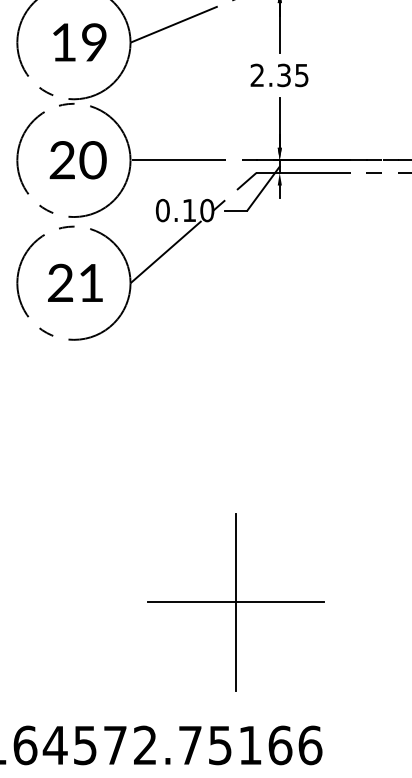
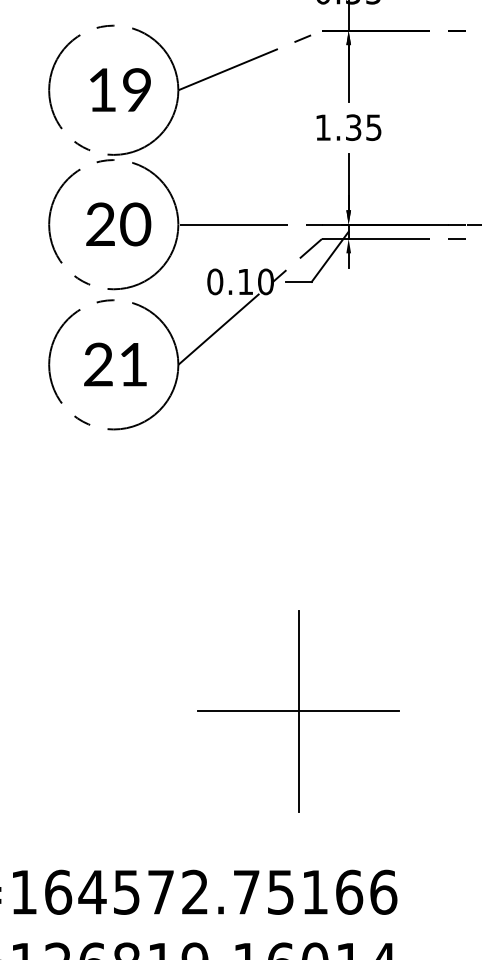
text: (256, 75) -> (322, 127), 2.35 -> 1.35
part: (235, 602) -> (298, 711), moved

